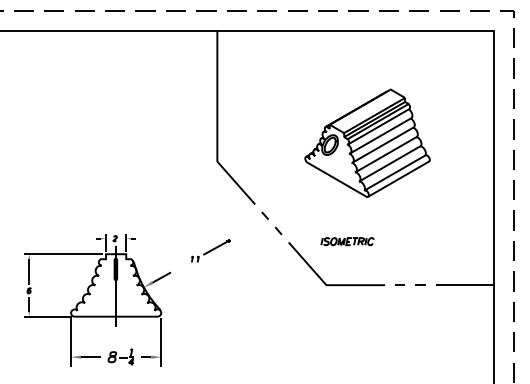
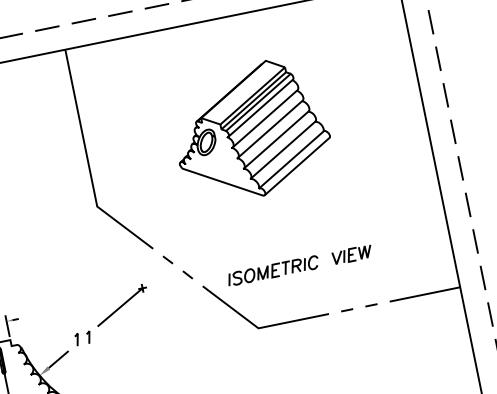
part: (367, 142) -> (250, 130), moved
part: (347, 241) -> (273, 270), size x1.43
part: (413, 241) -> (352, 254), added
part: (210, 250) -> (110, 315), size x1.67

